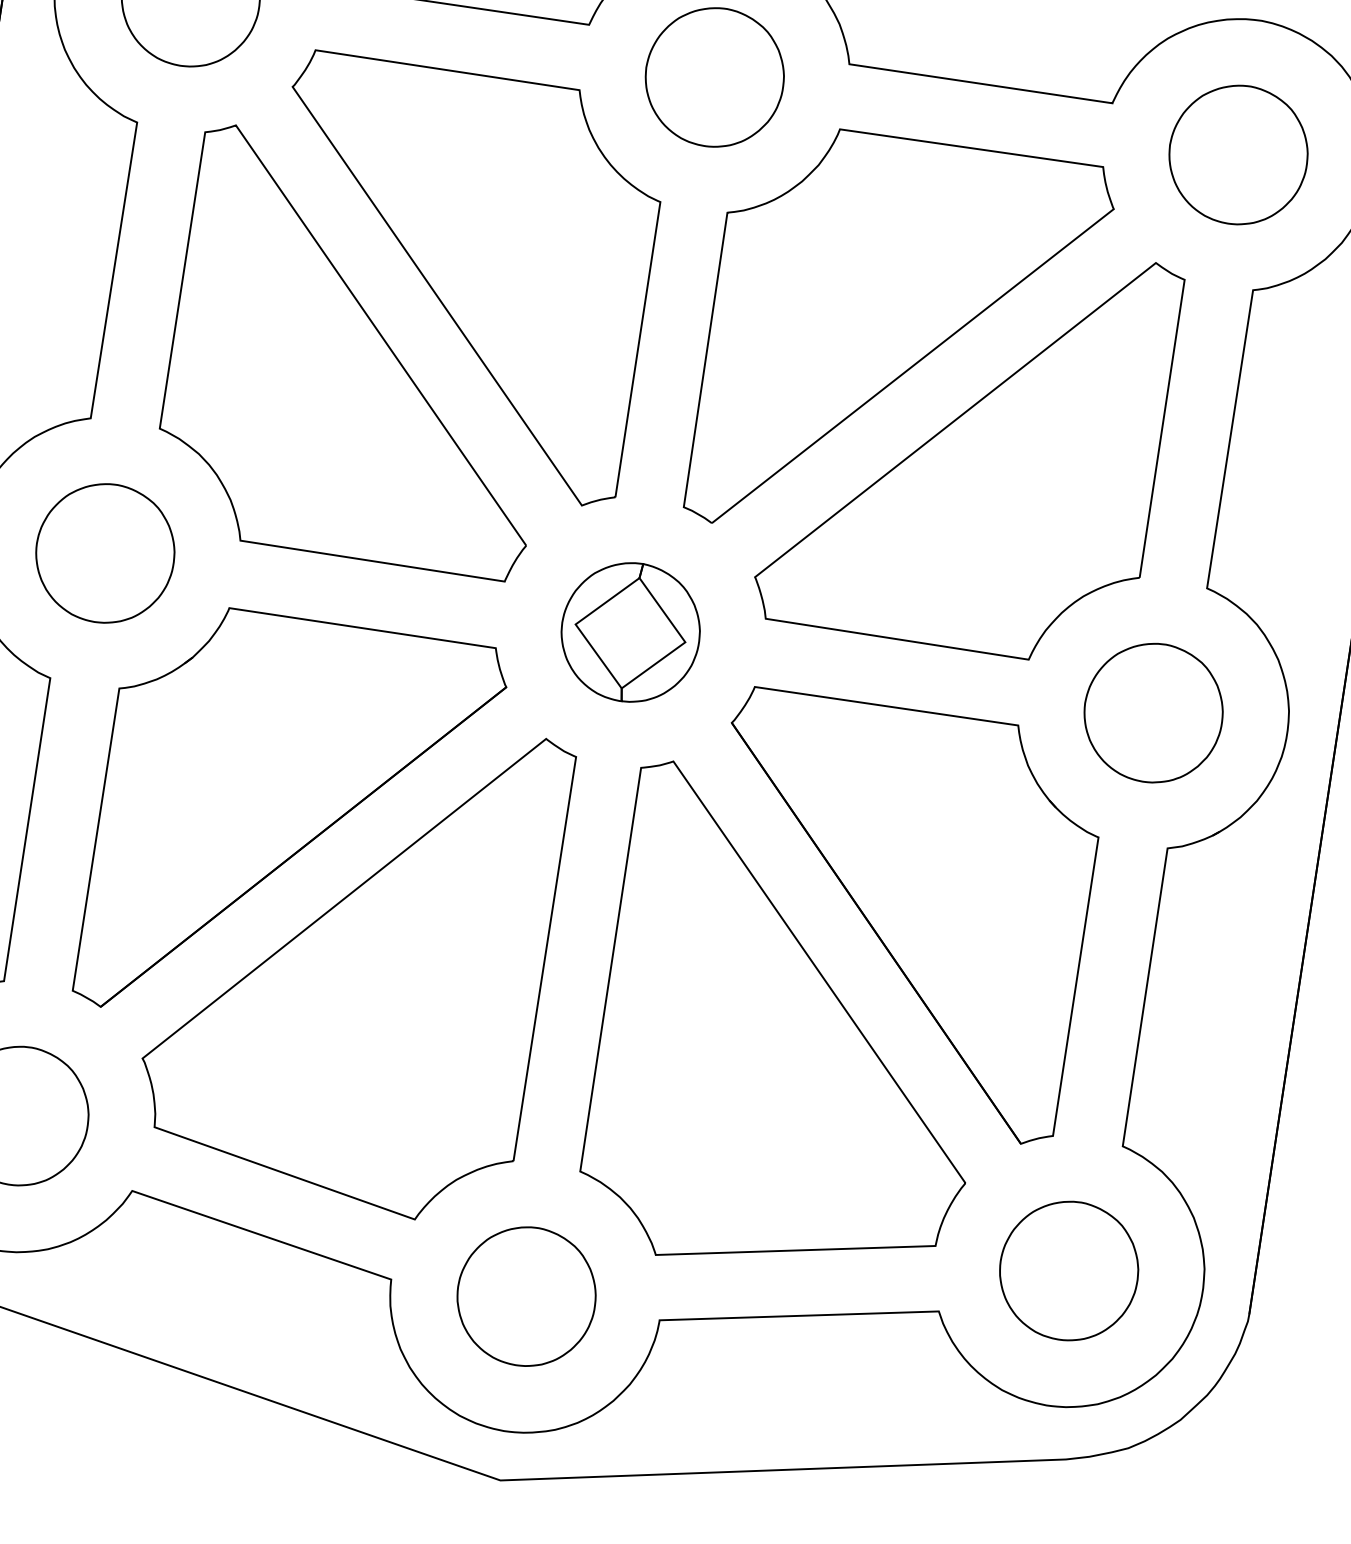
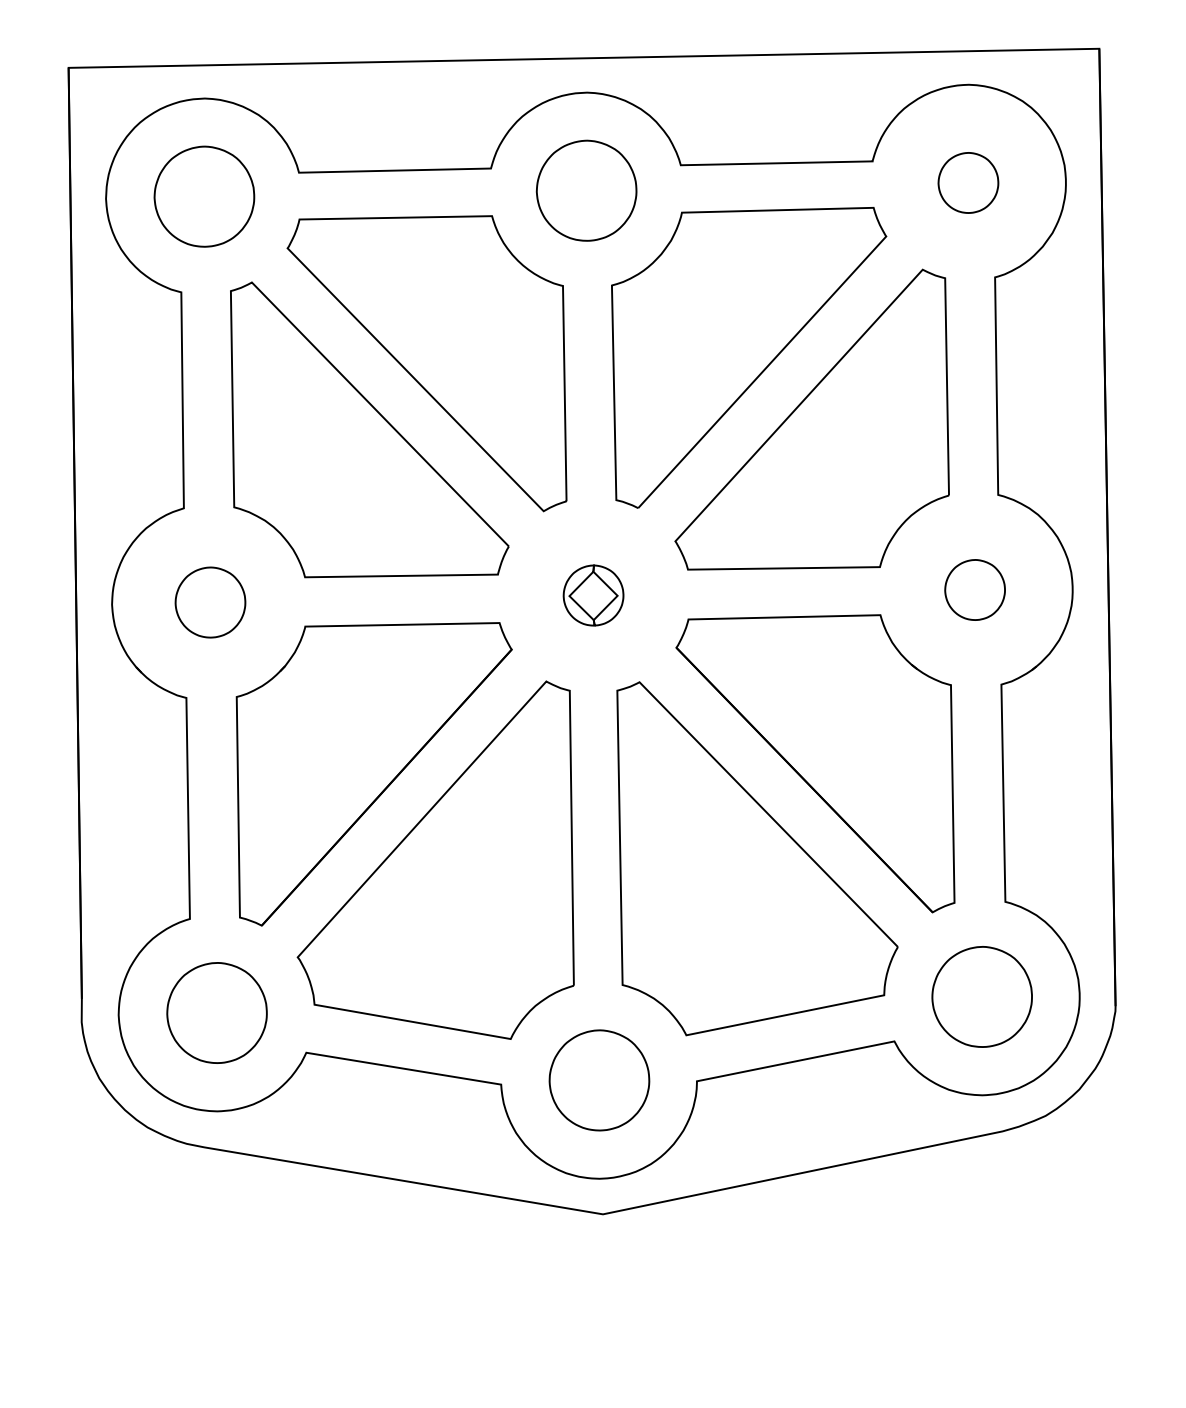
part: (1238, 154) -> (968, 182), size x0.6
part: (105, 553) -> (210, 602), size x0.7
part: (630, 632) -> (593, 595), size x0.6
part: (1152, 712) -> (974, 589), size x0.6

